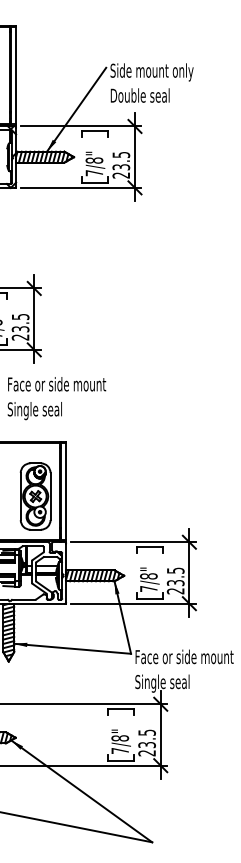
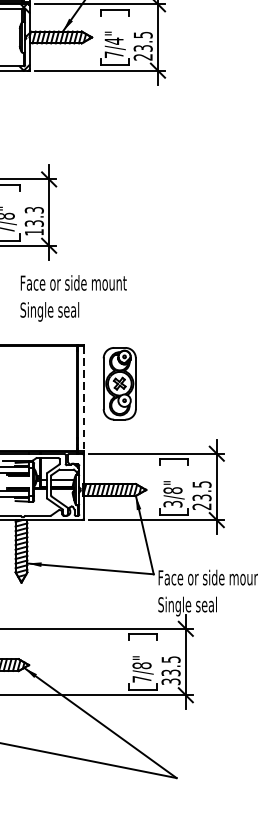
text: (94, 160) -> (114, 41), 7/8" -> 7/4"
text: (20, 327) -> (34, 221), 23.5 -> 13.3
line: (66, 491) -> (83, 398), solid -> dashed
part: (35, 496) -> (119, 383), moved
text: (148, 588) -> (172, 503), 7/8" -> 3/8"
text: (146, 753) -> (170, 682), 23.5 -> 33.5

